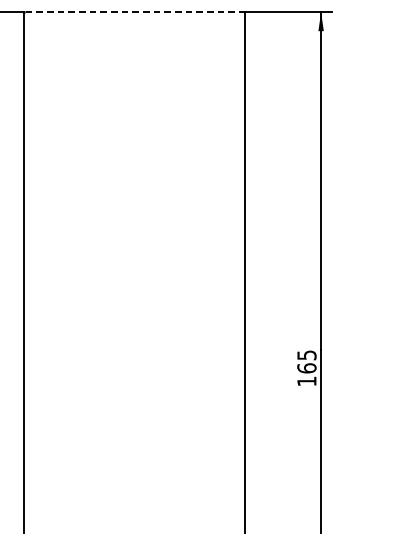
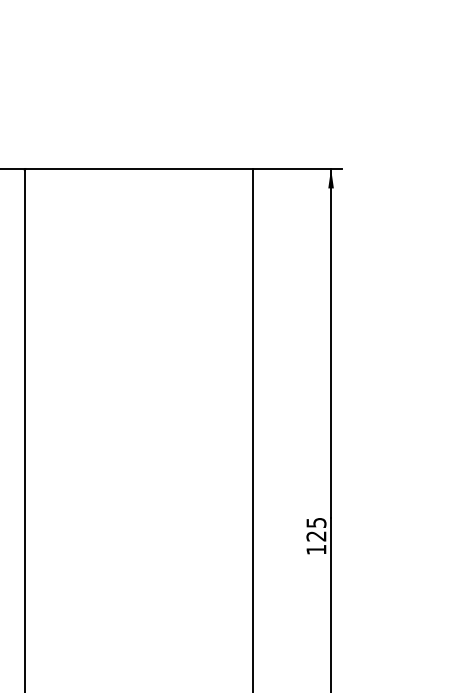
line: (136, 11) -> (140, 168), dashed -> solid
text: (306, 368) -> (316, 536), 165 -> 125

